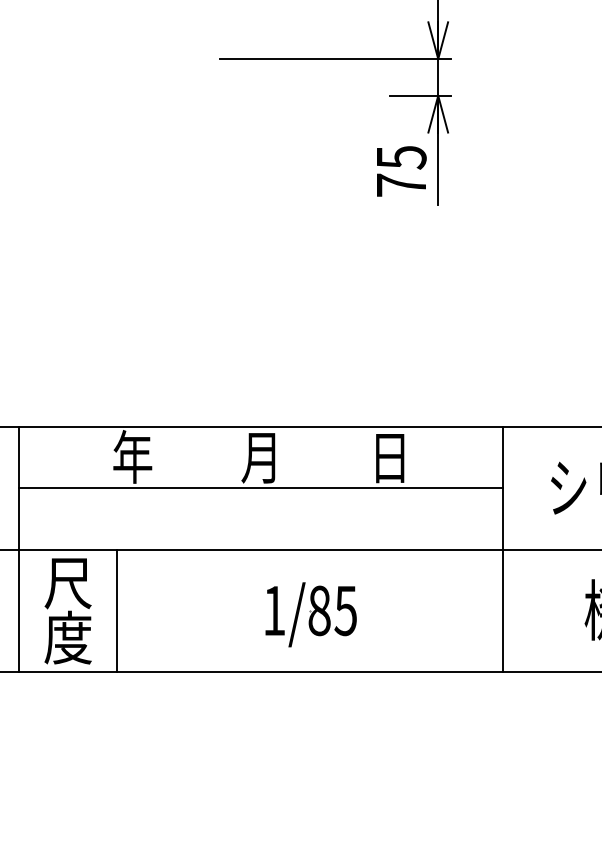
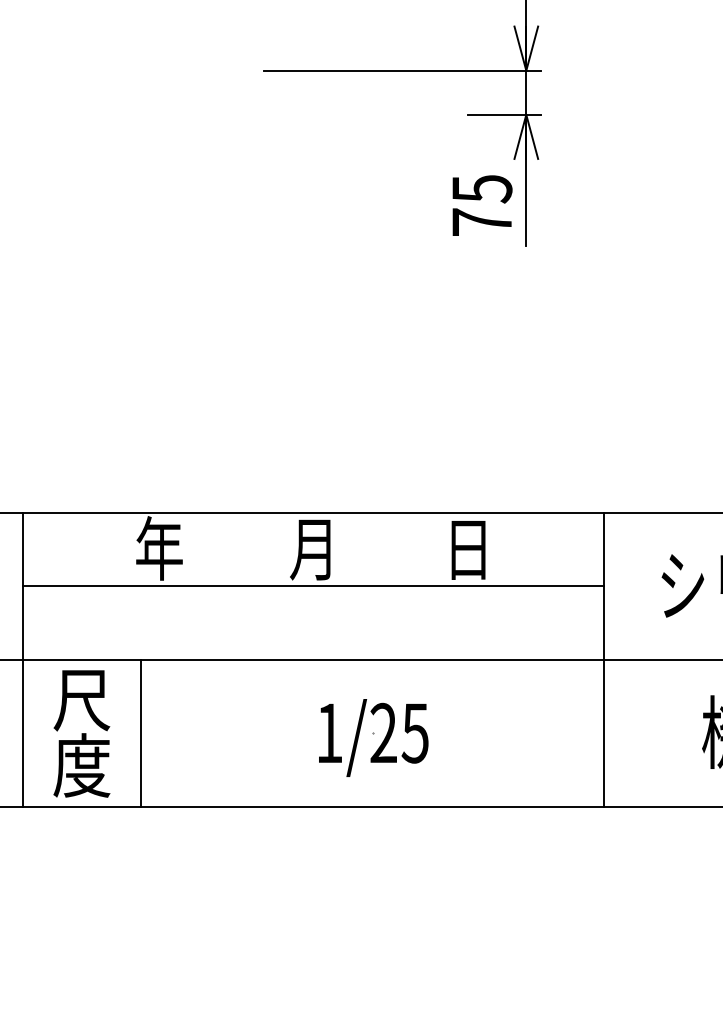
text: (319, 610) -> (383, 732), 1/85 -> 1/25

